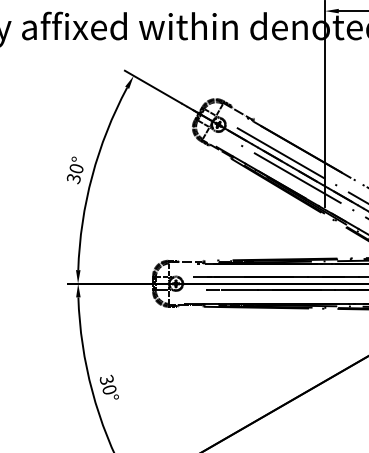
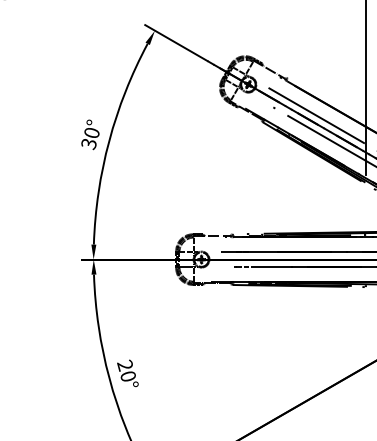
text: (106, 379) -> (124, 365), 30° -> 20°

